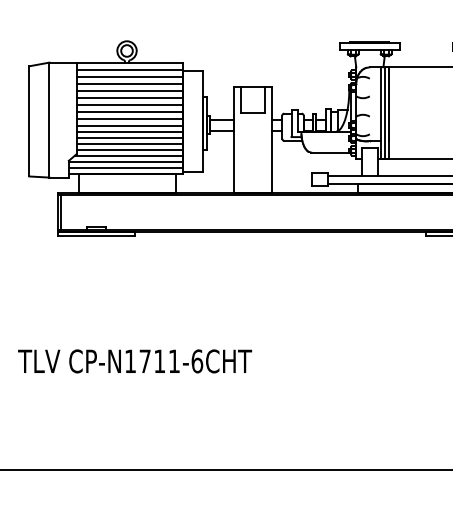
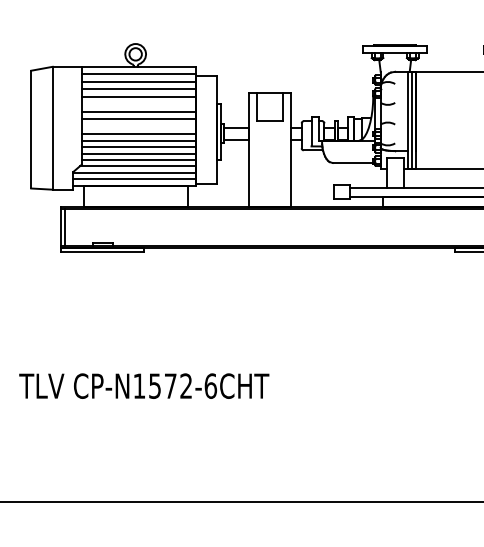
line: (129, 97) -> (138, 104), removed
line: (129, 118) -> (138, 126), removed
text: (159, 360) -> (170, 385), CP-N1711-6CHT -> CP-N1572-6CHT

